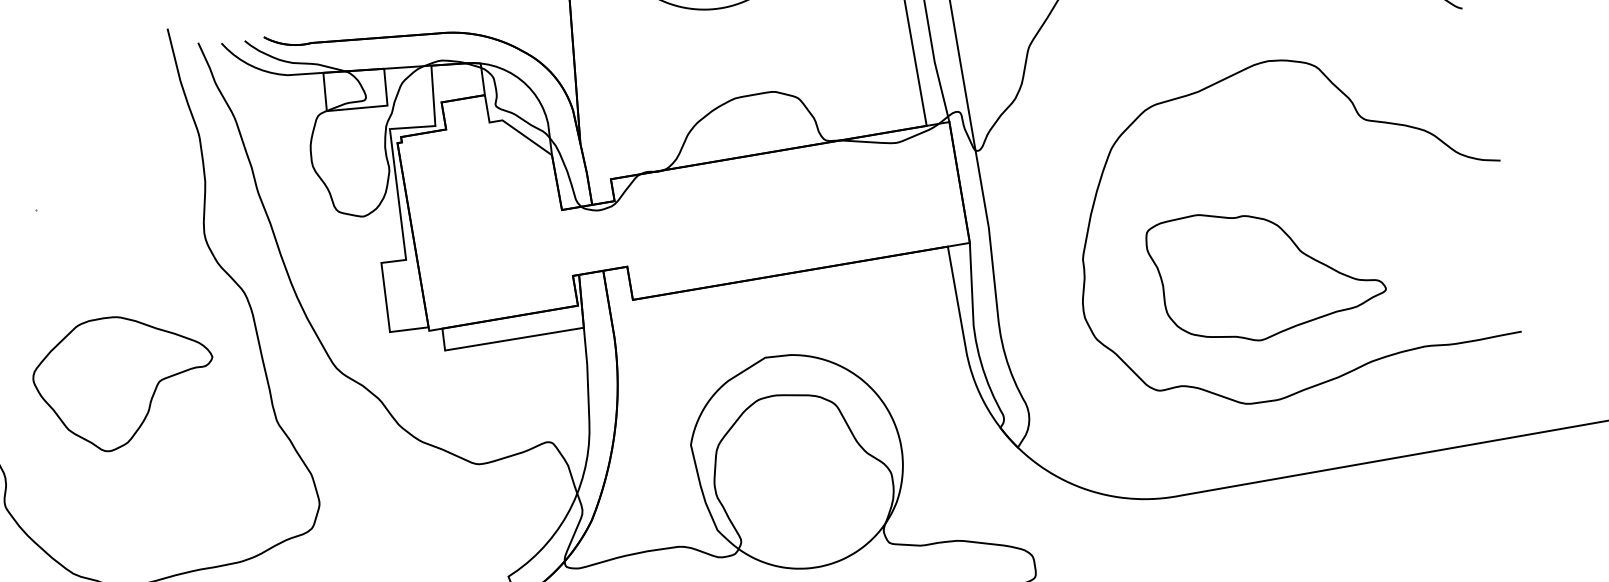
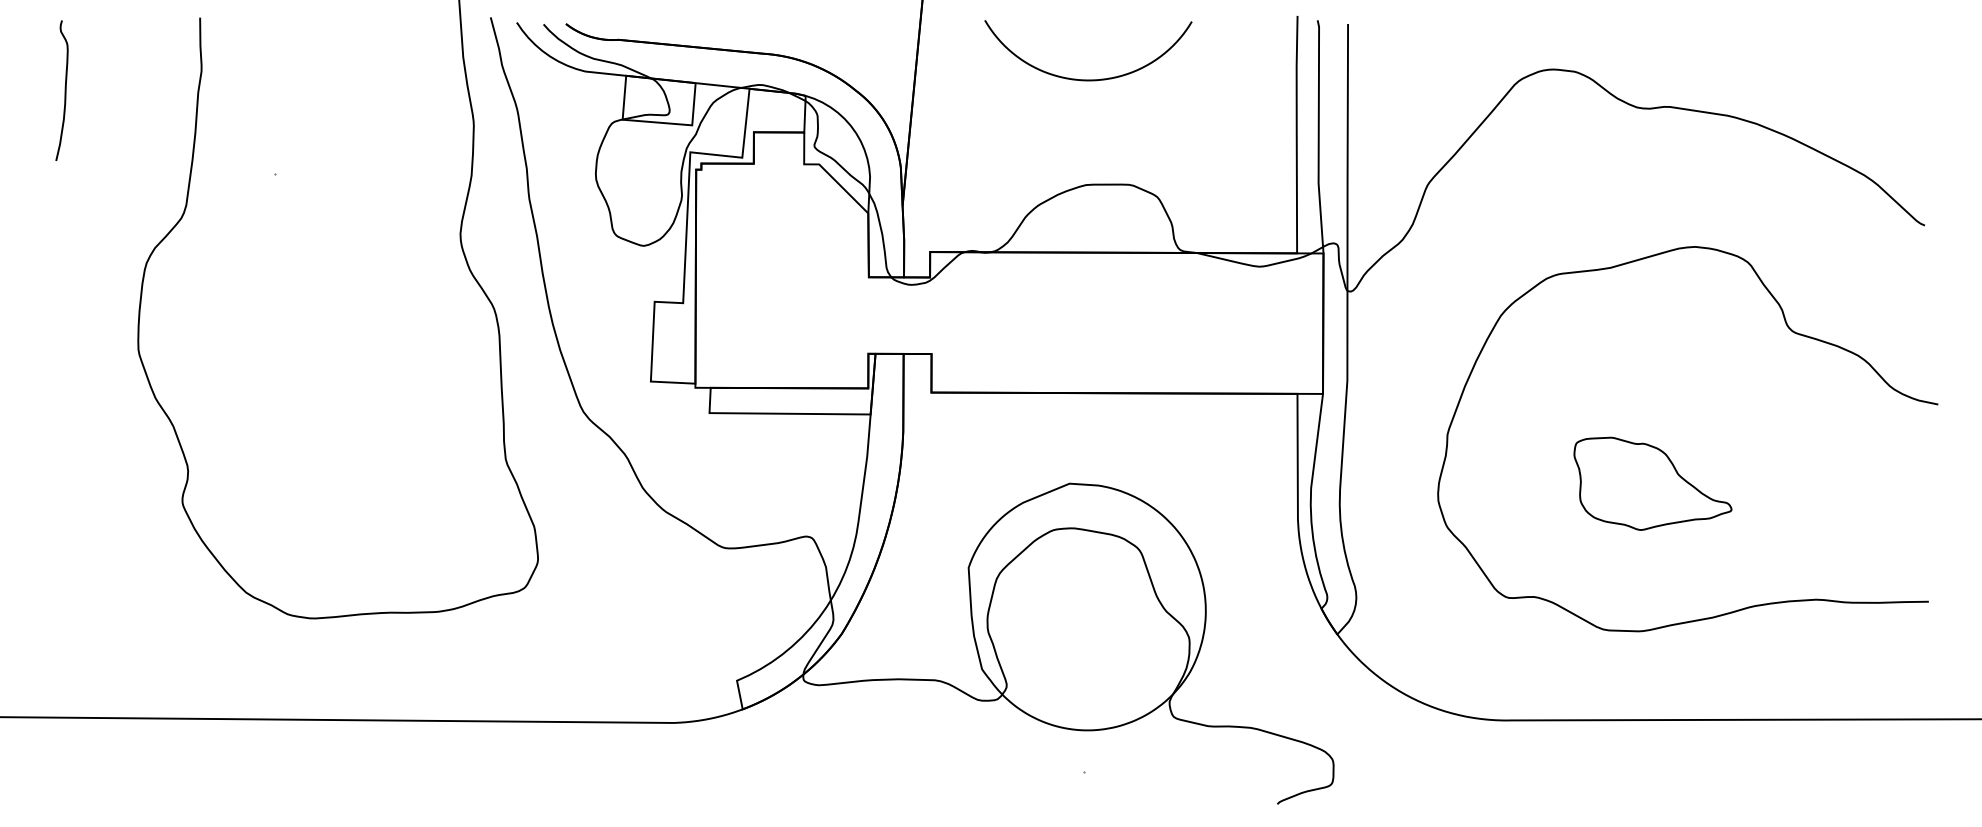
part: (1266, 270) -> (1652, 483), size x0.6
part: (125, 381) -> (342, 385), removed

